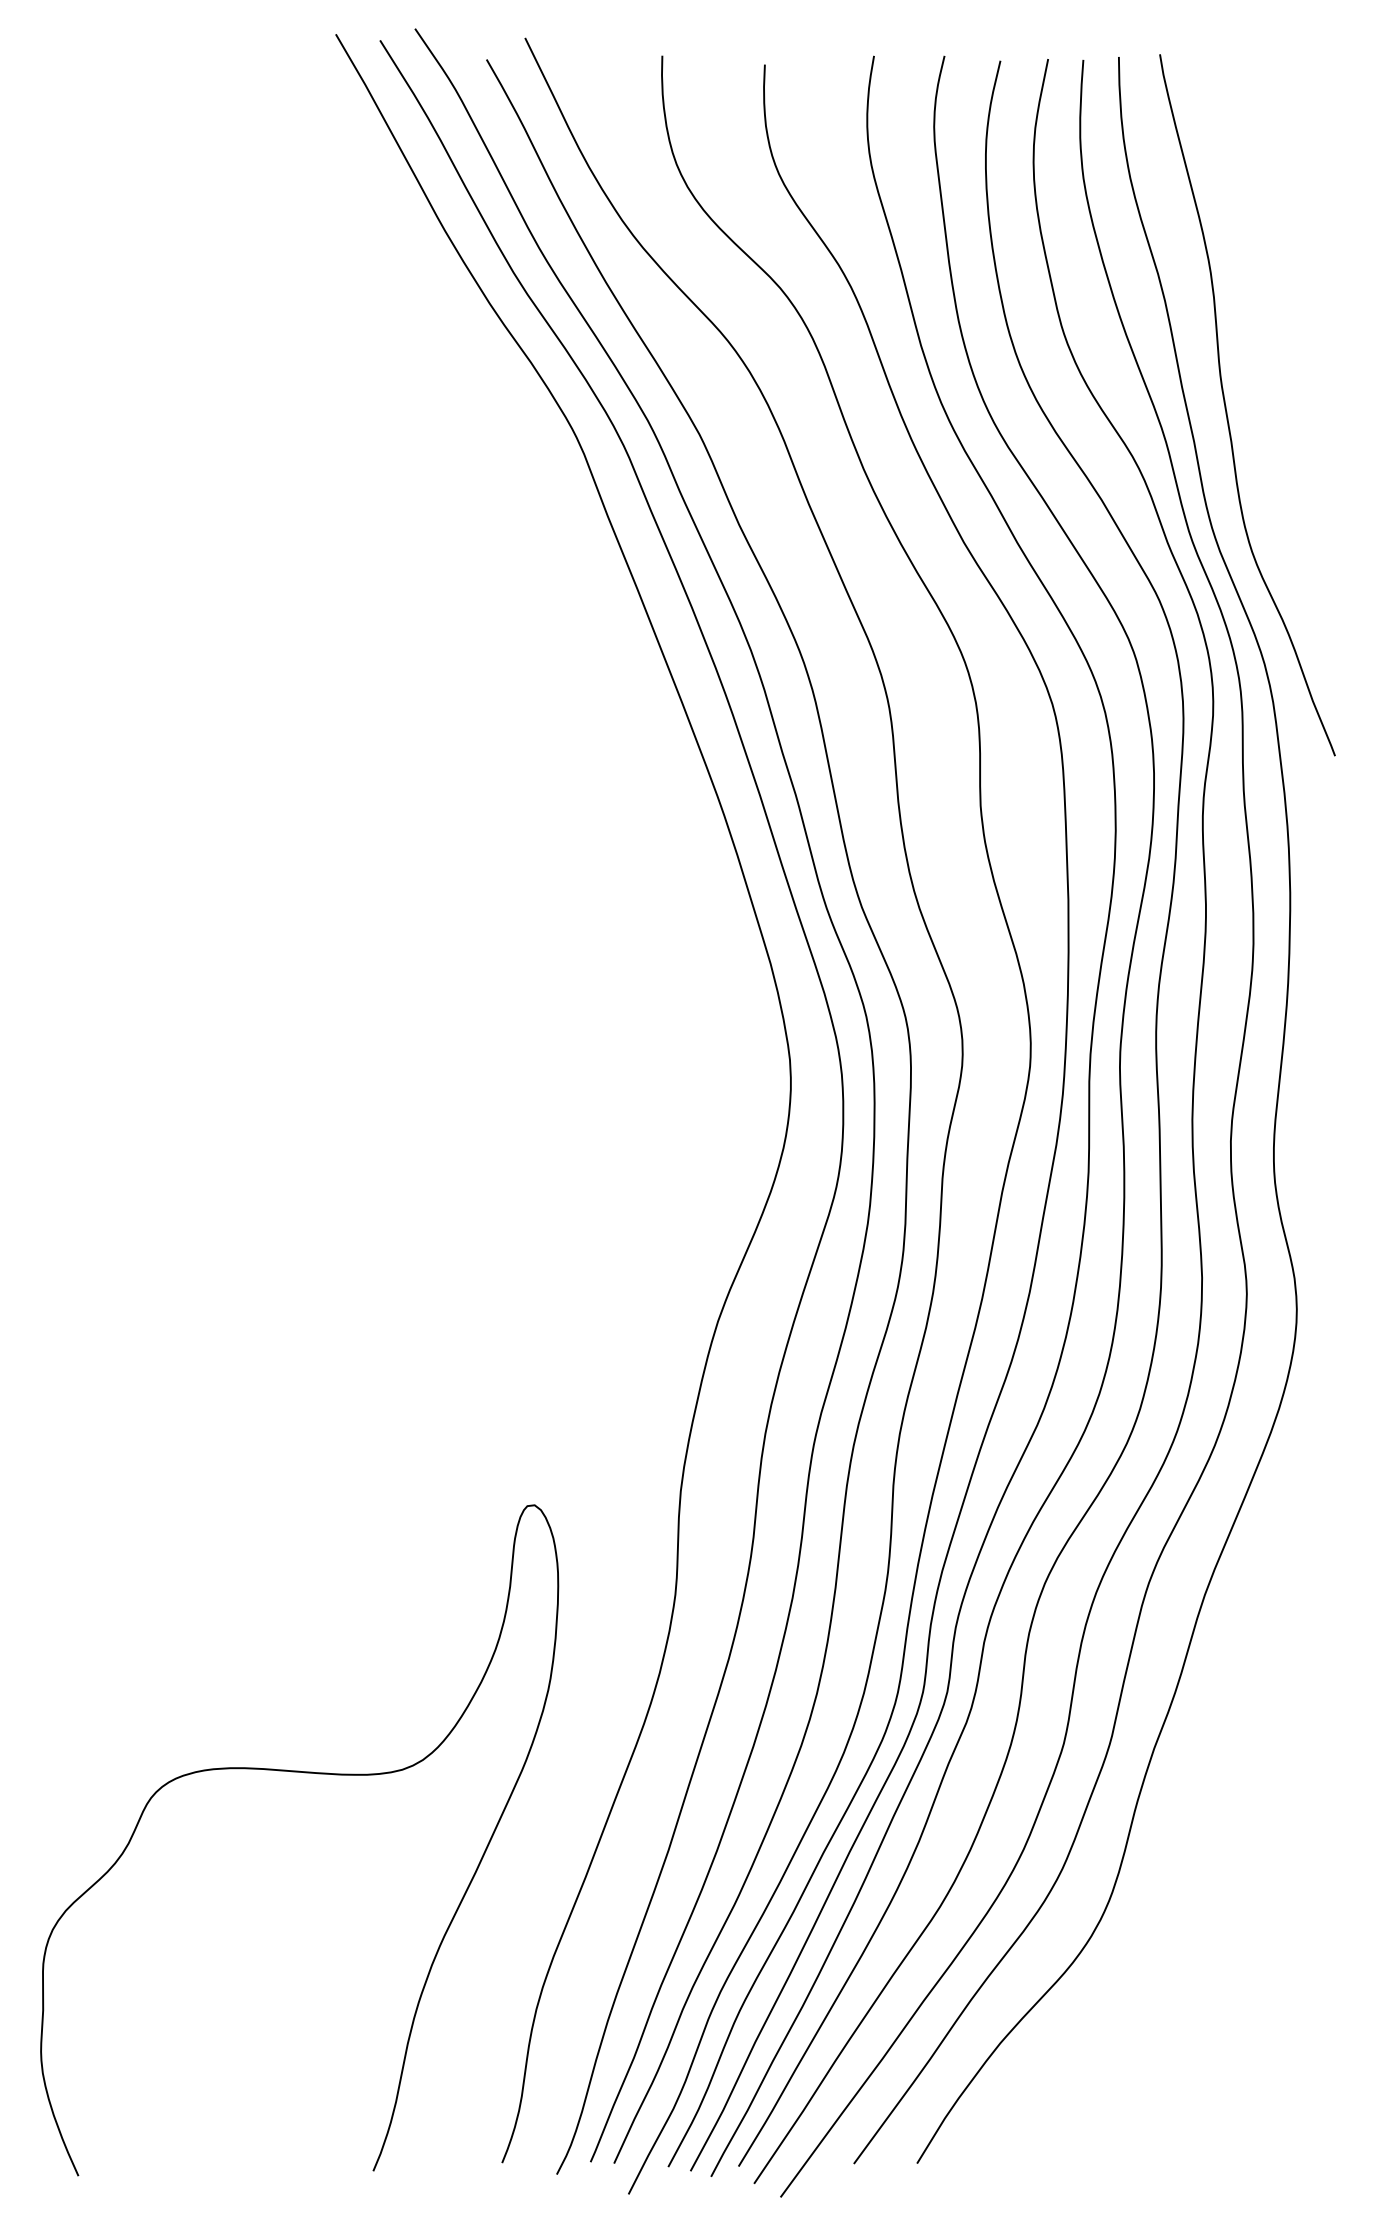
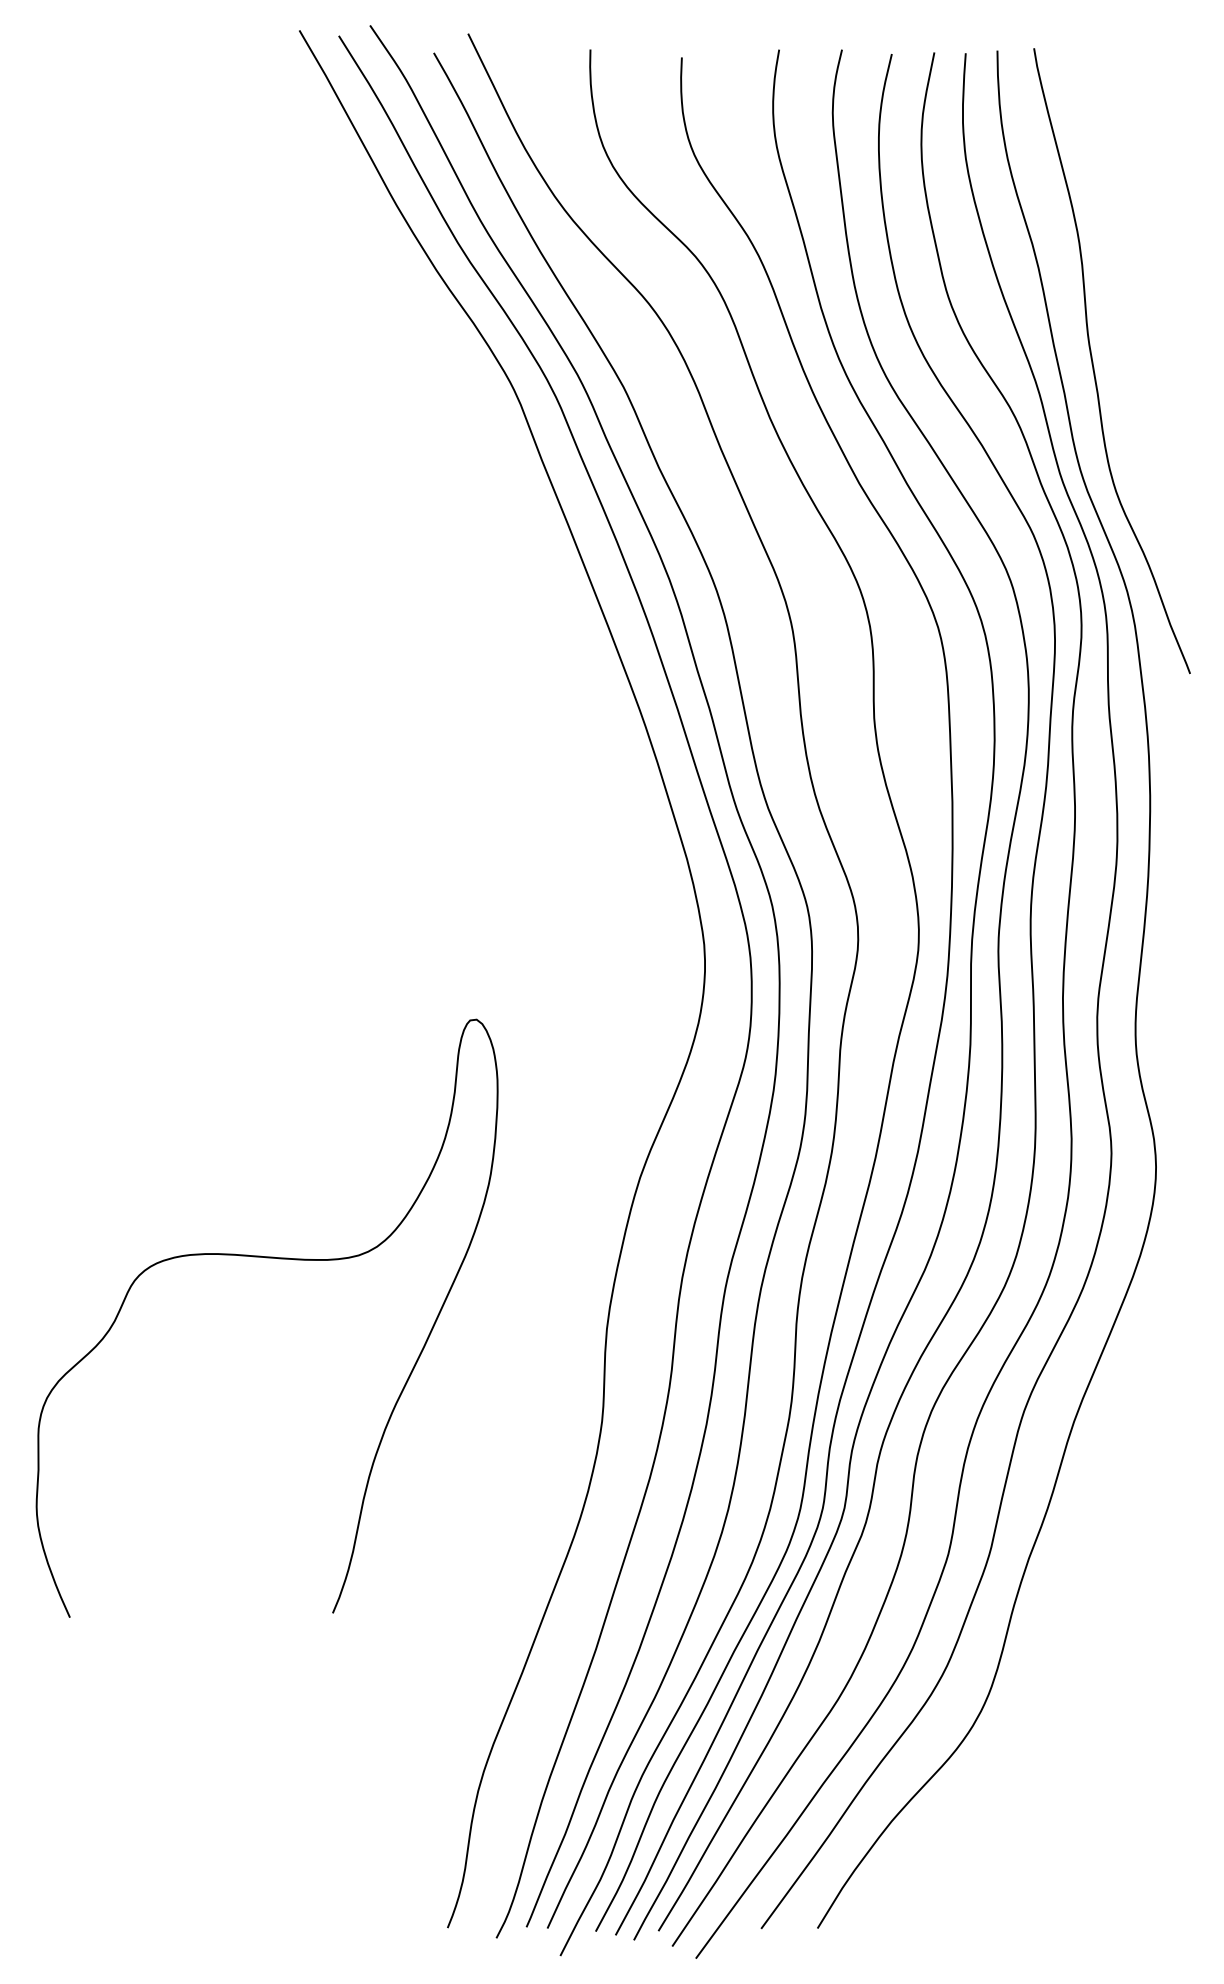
curve: (298, 1773) -> (266, 1258), moved

